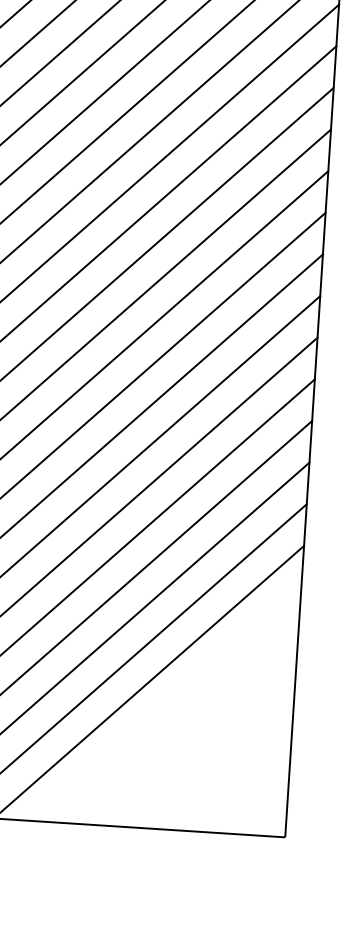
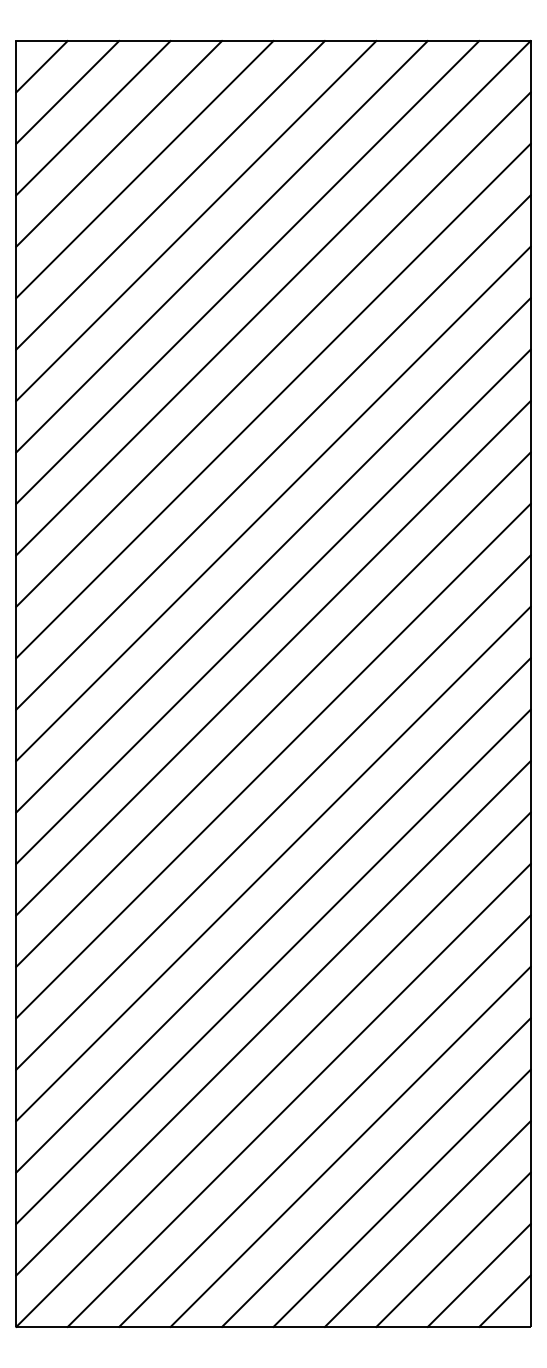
line: (168, 704) -> (376, 1172), added
line: (187, 725) -> (401, 1197), added
line: (207, 748) -> (427, 1223), added
line: (226, 770) -> (453, 1249), added
line: (245, 792) -> (478, 1275), added
line: (265, 814) -> (504, 1300), added

